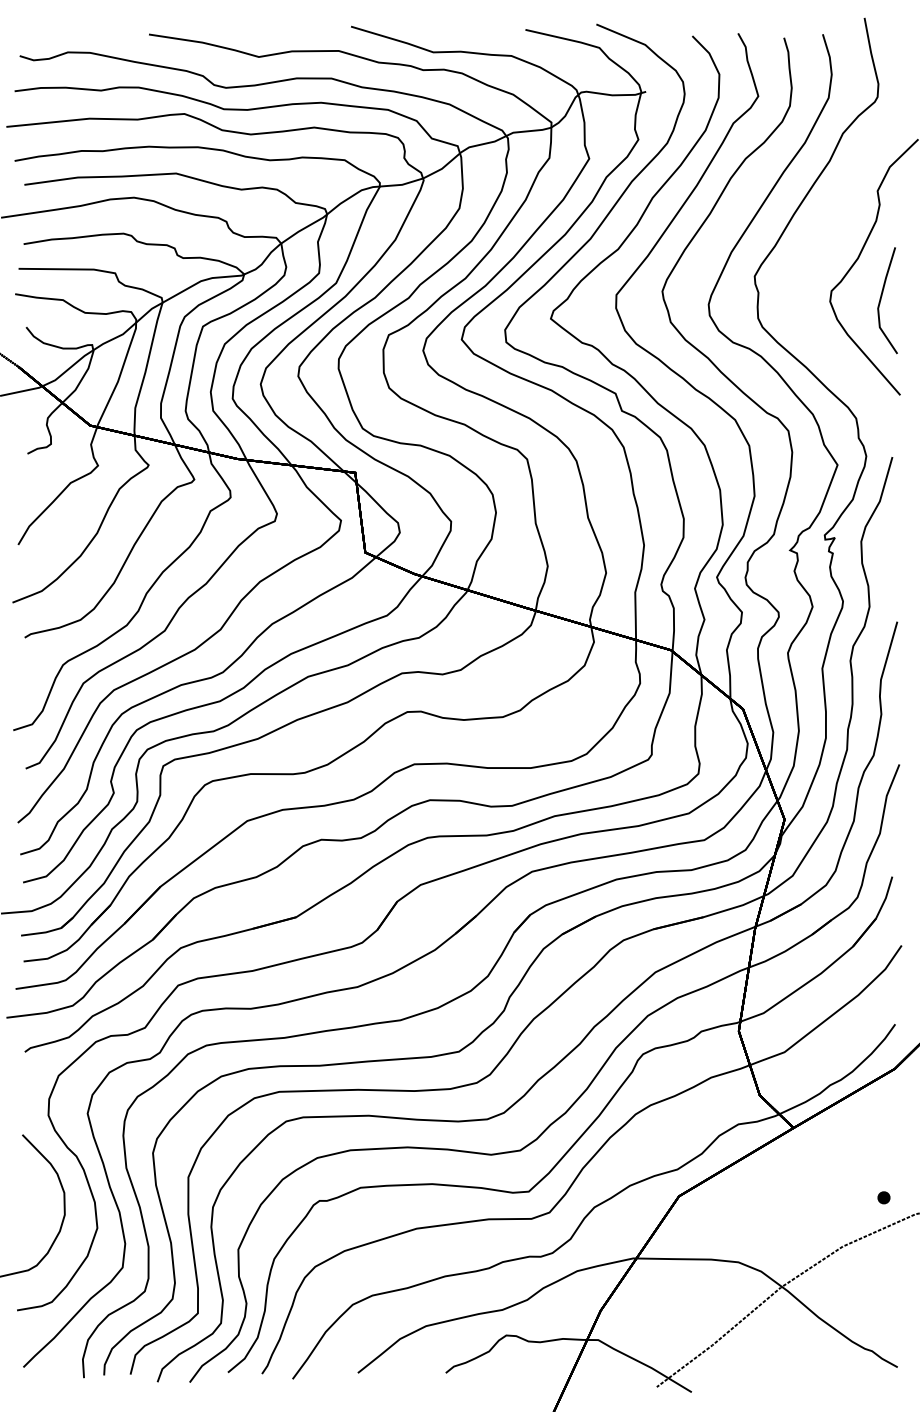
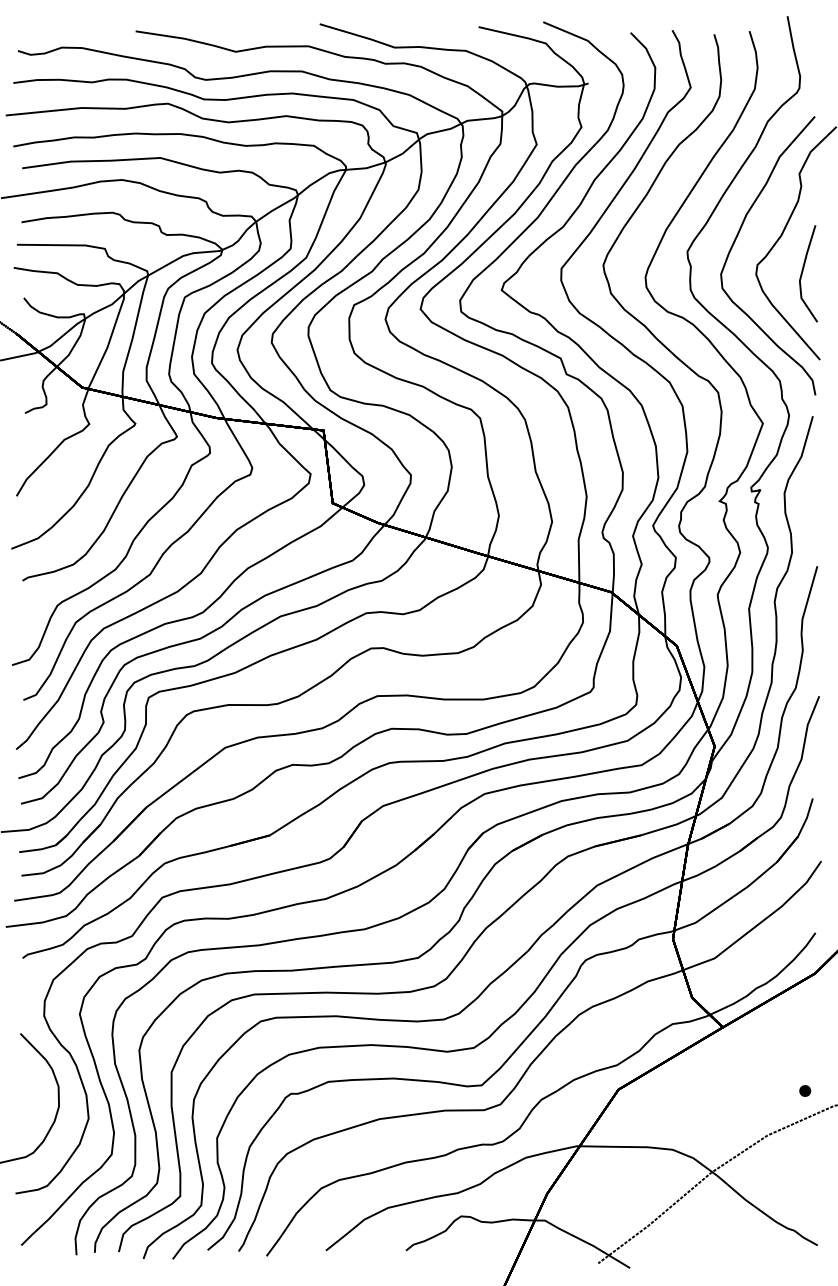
curve: (806, 268) -> (734, 244), added

